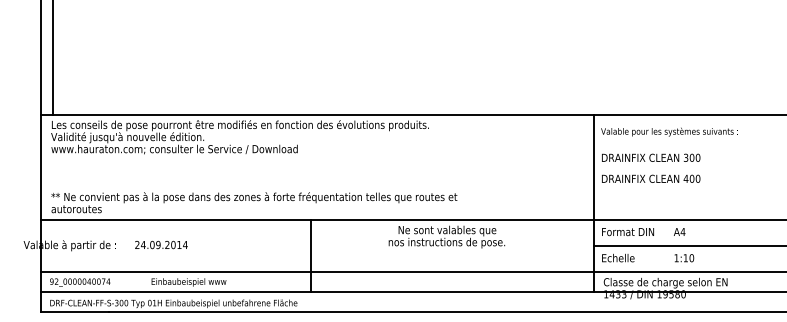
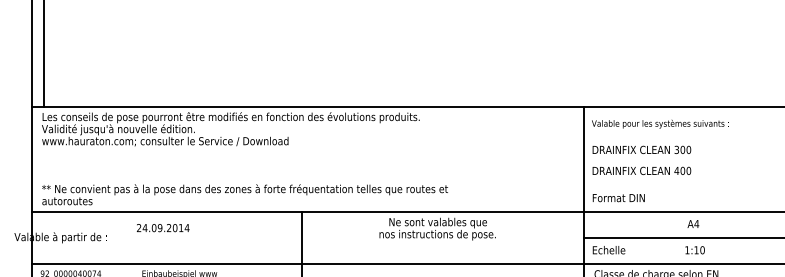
text: (679, 231) -> (693, 223), moved
text: (627, 232) -> (618, 198), moved
text: (161, 244) -> (163, 227), moved
text: (684, 258) -> (695, 250), moved

